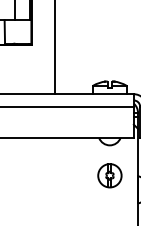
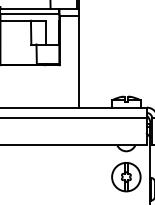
part: (110, 176) -> (126, 177), size x1.43

